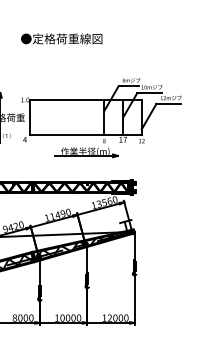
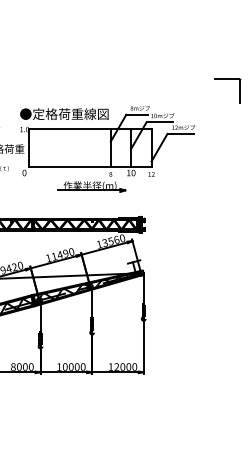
text: (61, 38) -> (64, 113), moved
text: (25, 139) -> (24, 172), 4 -> 0
text: (125, 139) -> (133, 172), 17 -> 10

